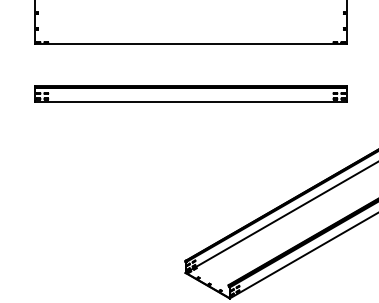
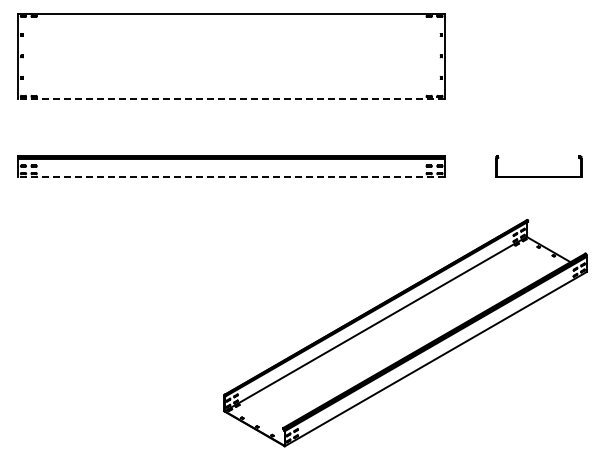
line: (190, 44) -> (231, 99), solid -> dashed
line: (190, 101) -> (231, 177), solid -> dashed

